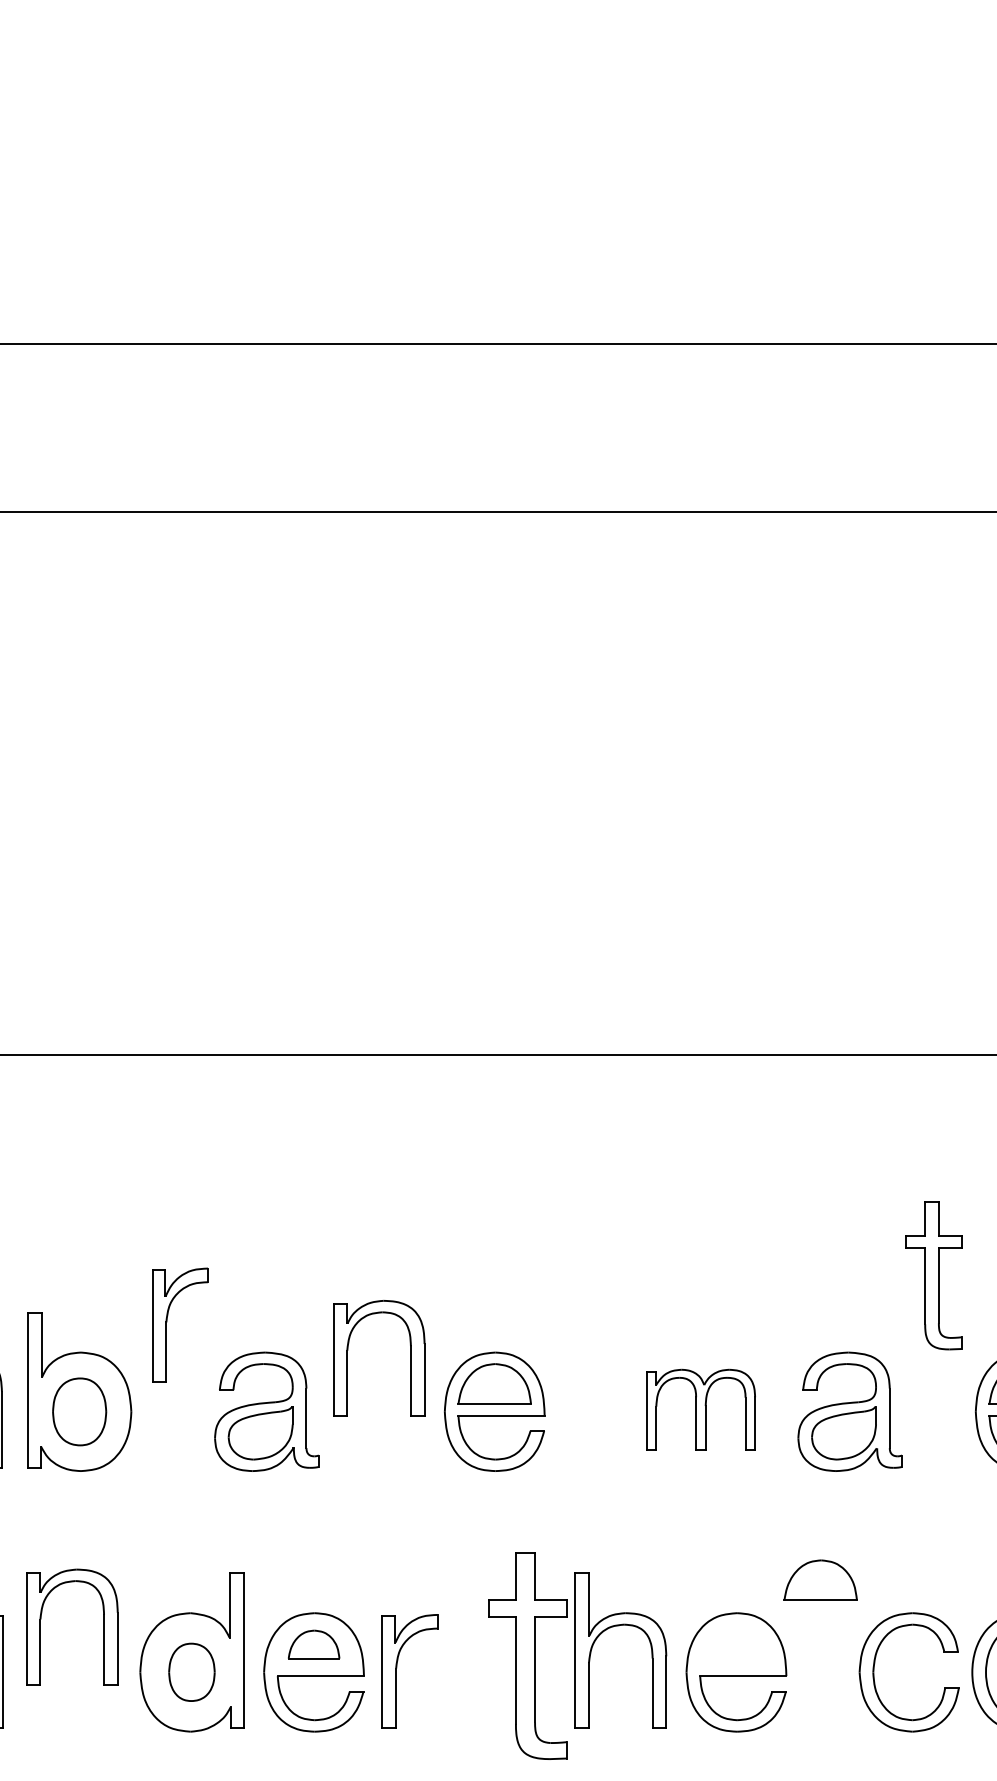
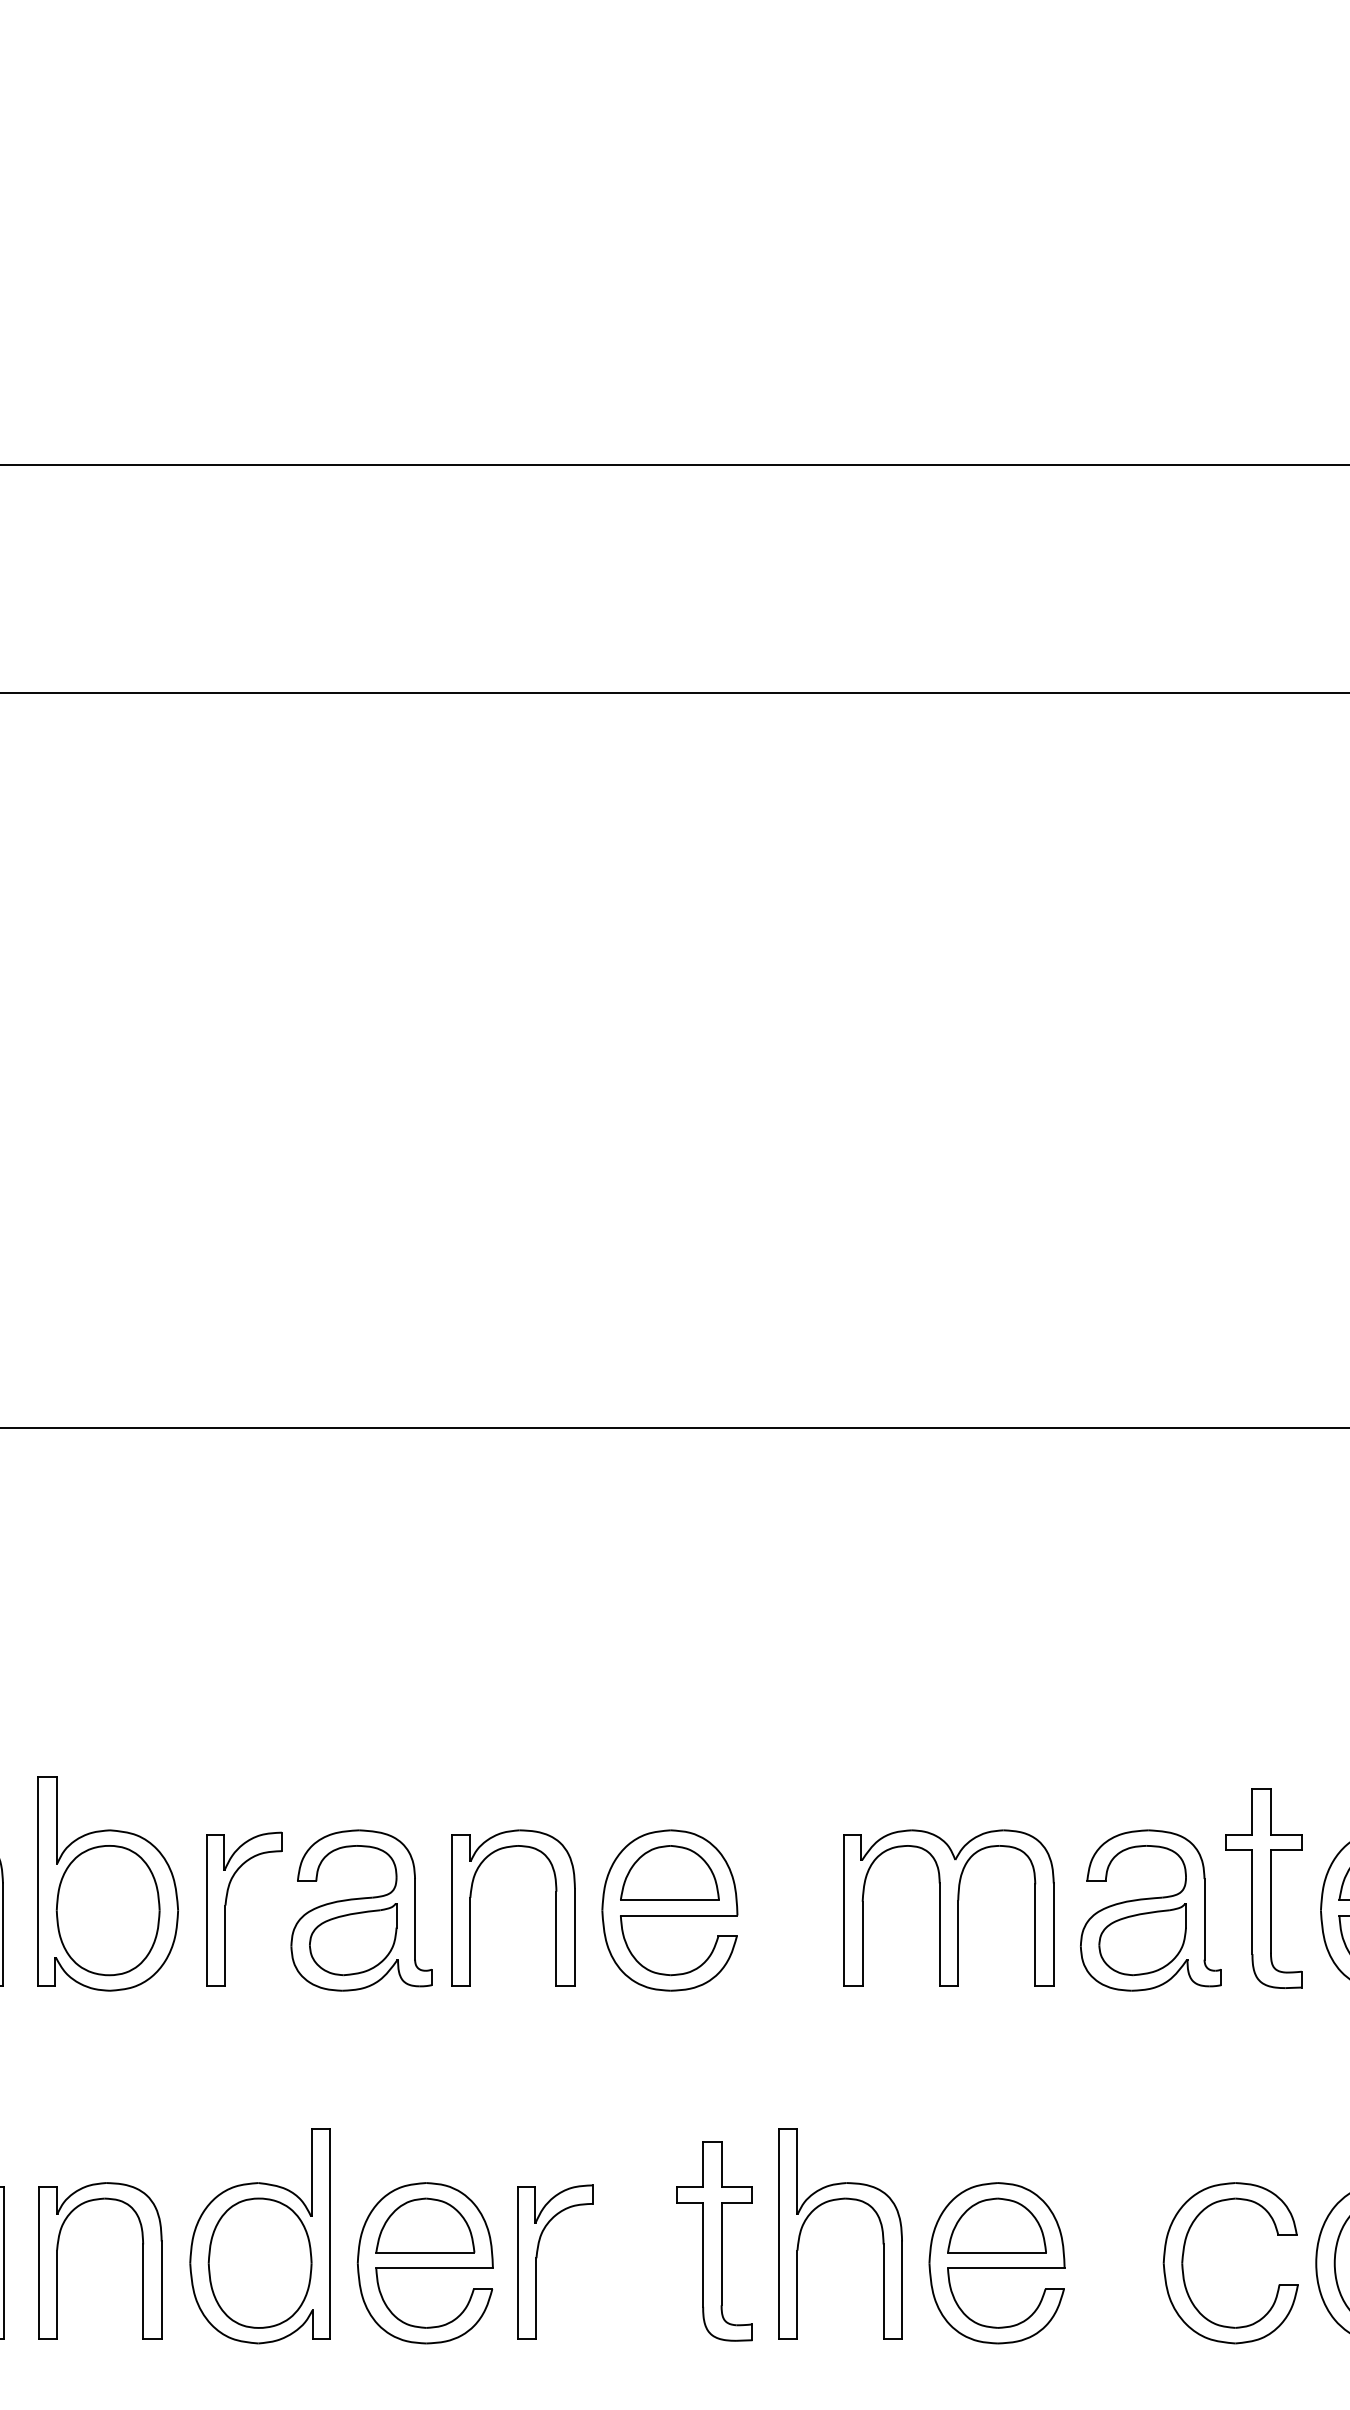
part: (933, 1275) -> (1263, 1888), moved
part: (167, 1322) -> (226, 1905), moved
part: (410, 1357) -> (555, 1907), moved
part: (700, 1409) -> (948, 1907), size x1.43
part: (79, 1411) -> (107, 1910), size x1.43
part: (820, 1580) -> (996, 2225), moved
part: (103, 1626) -> (142, 2260), moved
part: (314, 1644) -> (425, 2225), size x1.43
part: (527, 1656) -> (714, 2241), size x0.71
part: (191, 1671) -> (259, 2262), size x1.67

